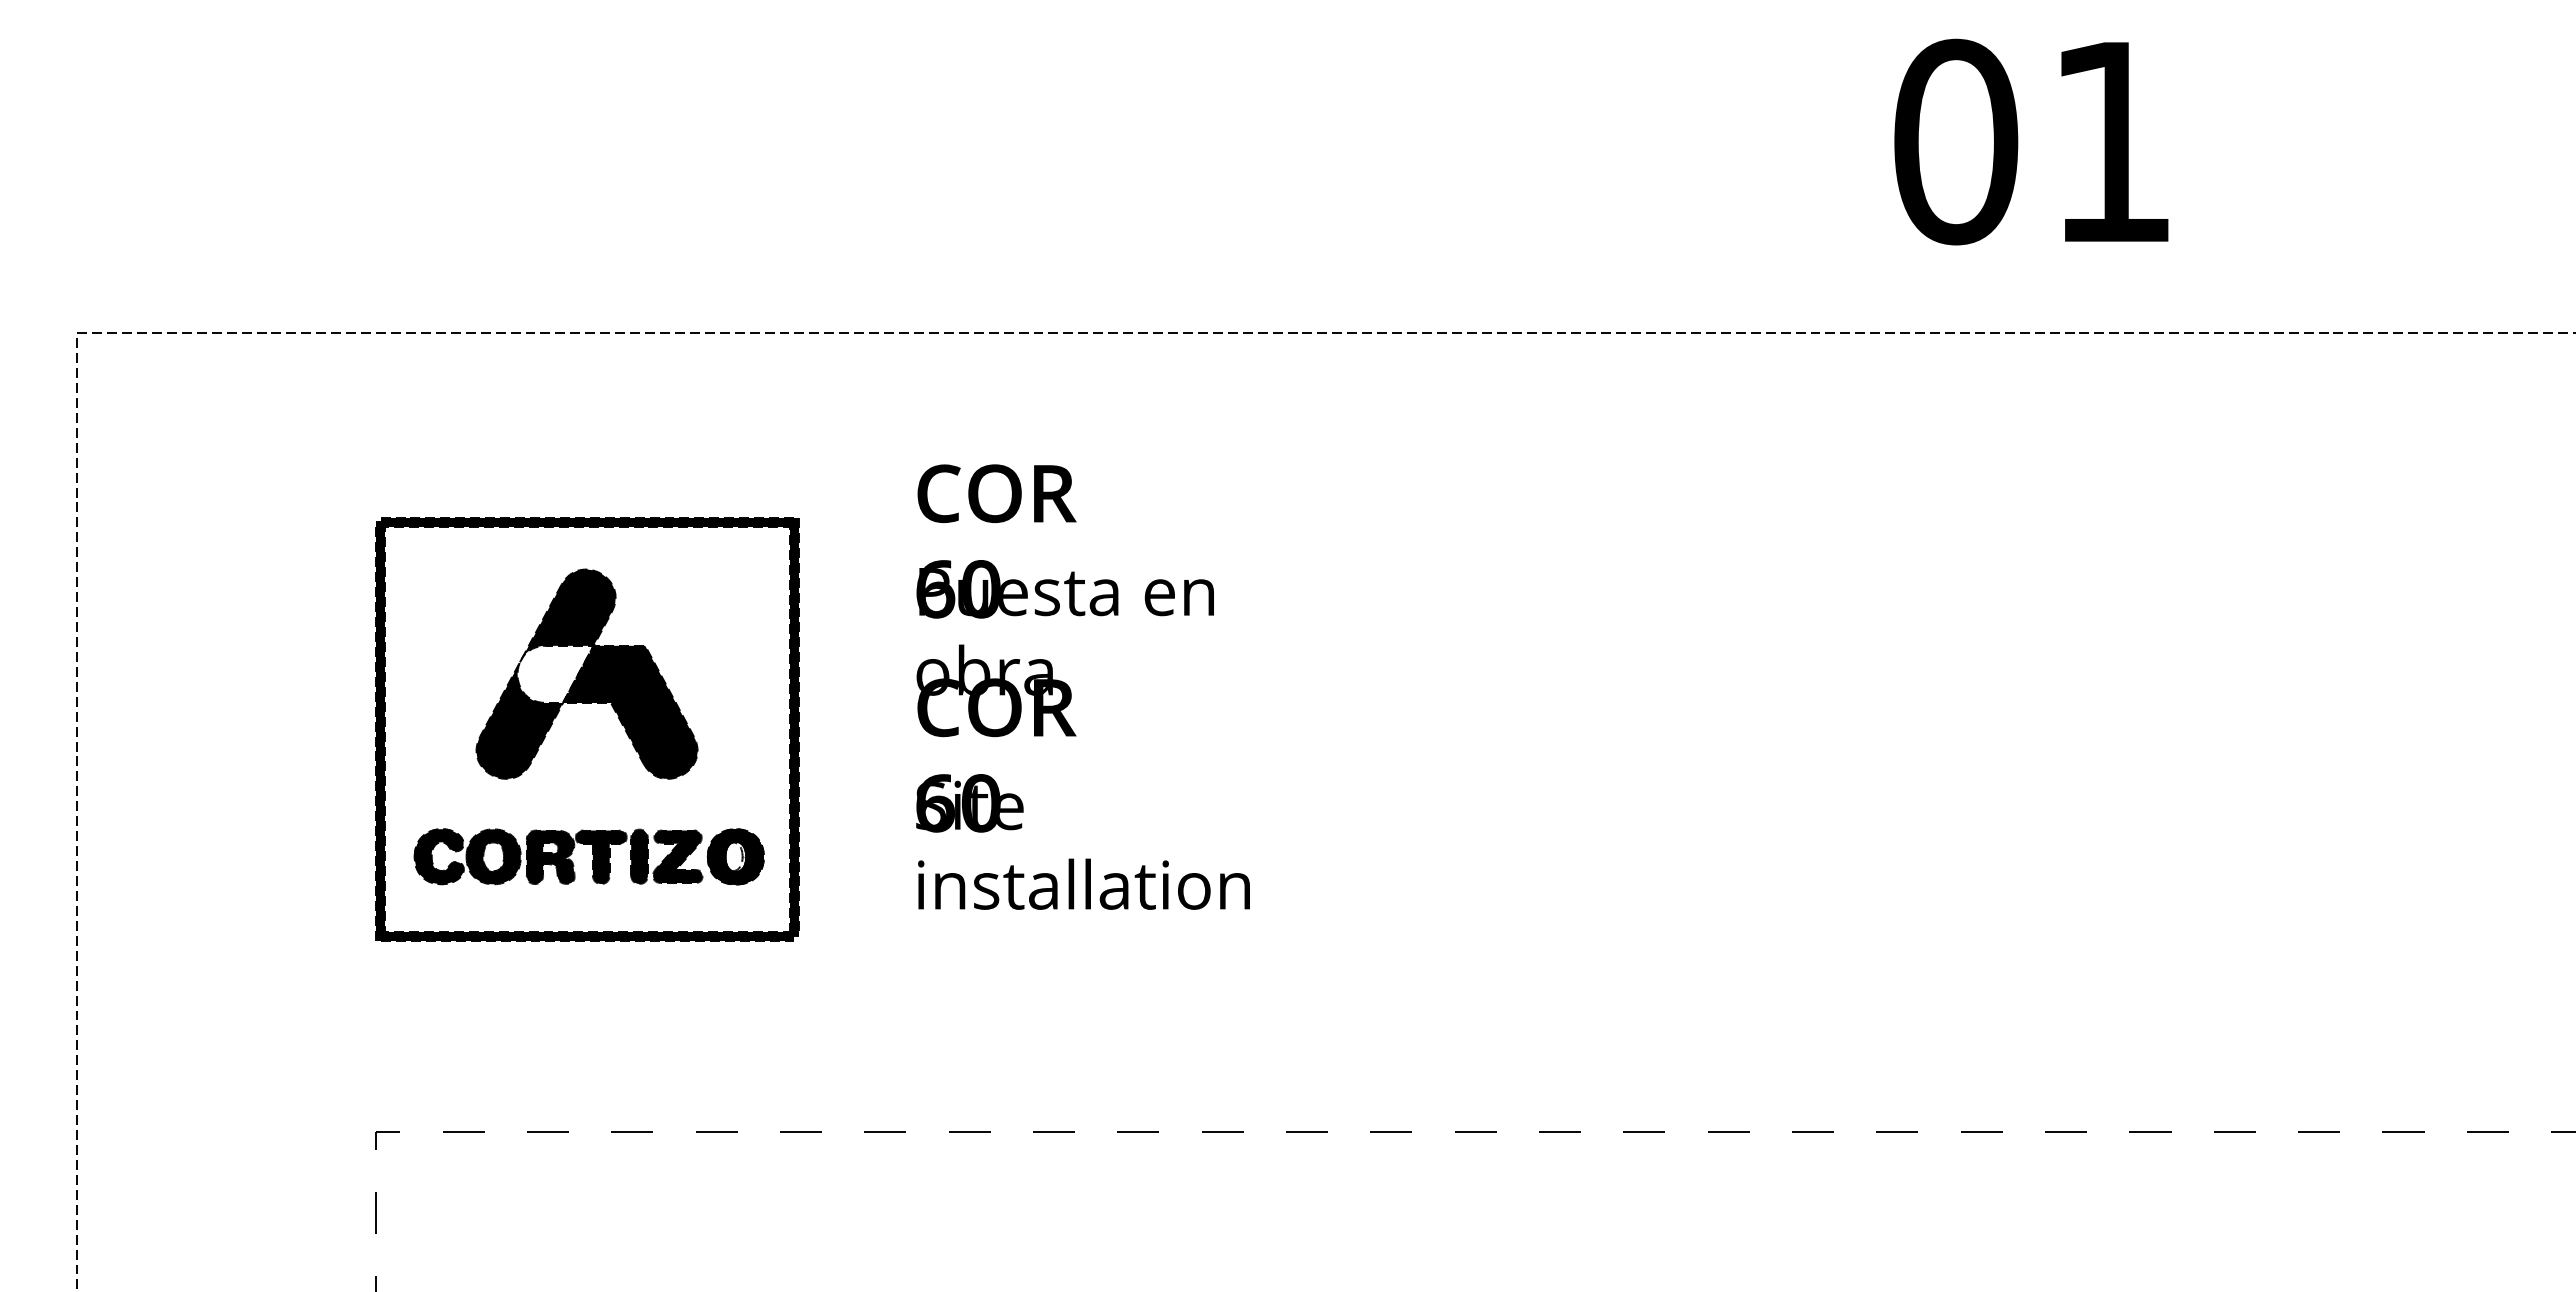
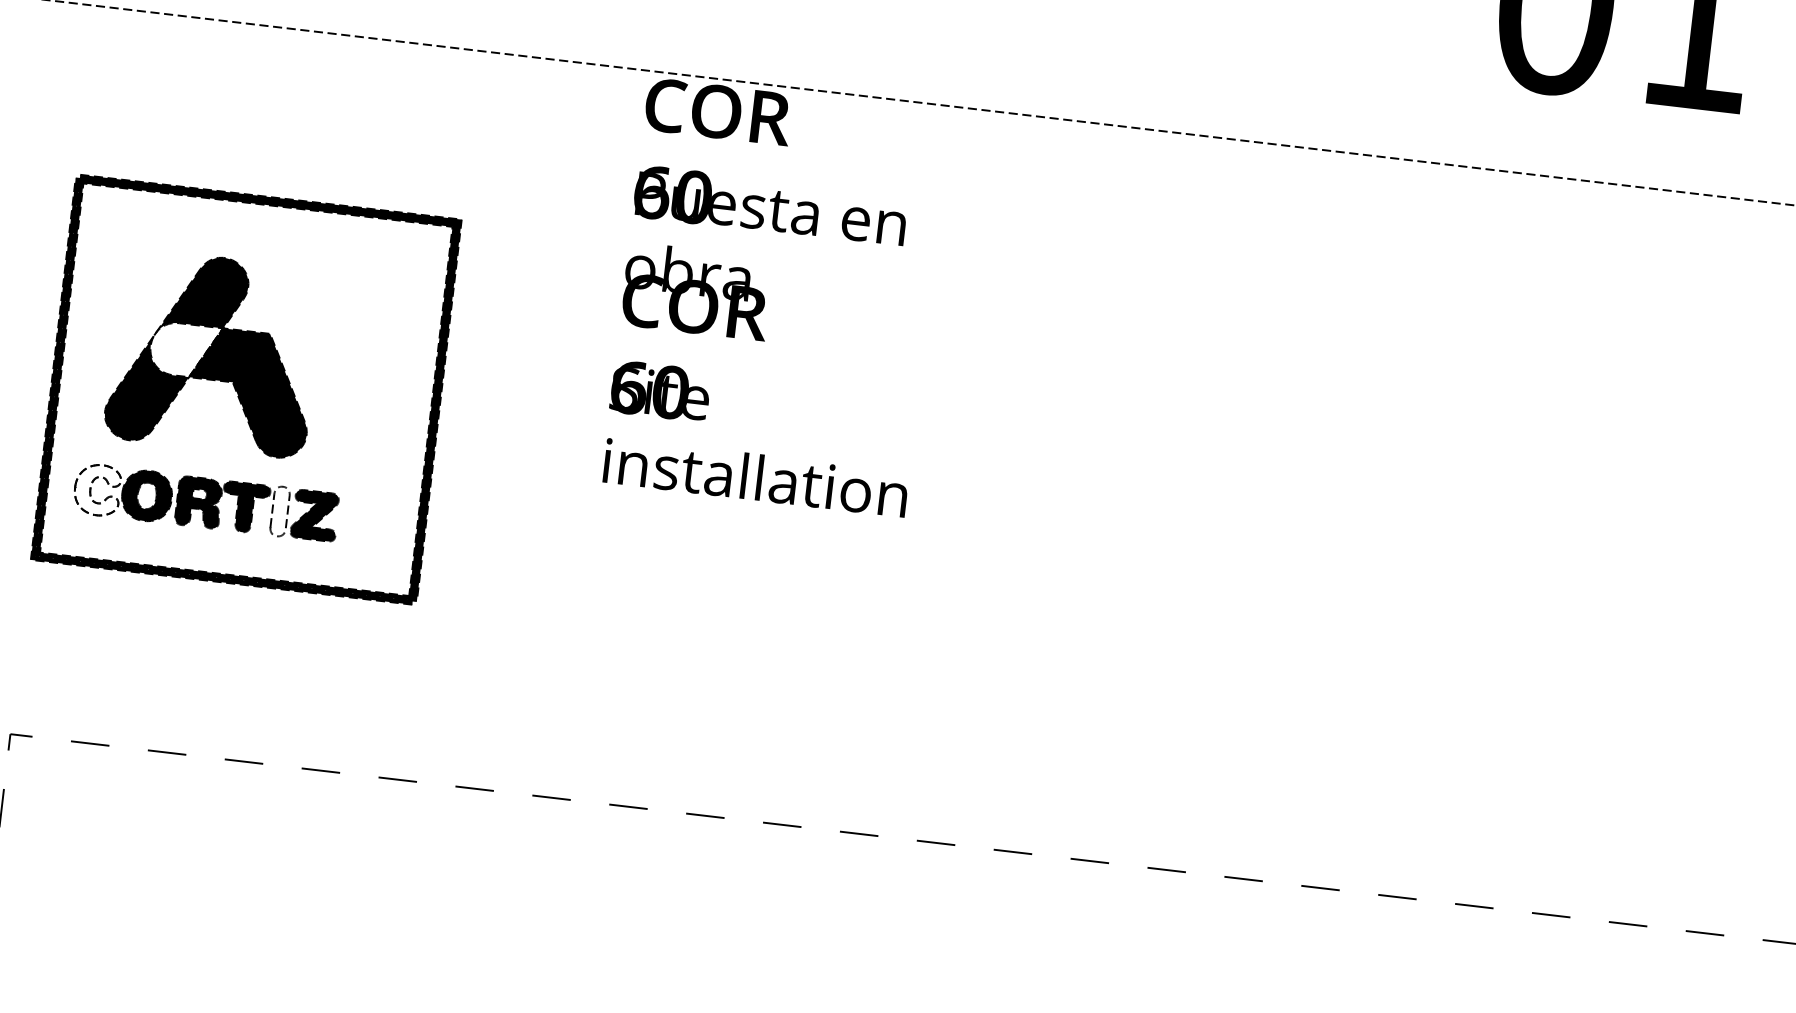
part: (586, 673) -> (213, 352), moved
text: (1082, 686) -> (775, 296), moved
fill: (438, 856) -> (96, 489), removed
fill: (639, 856) -> (280, 511), removed
part: (735, 856) -> (367, 521), removed

